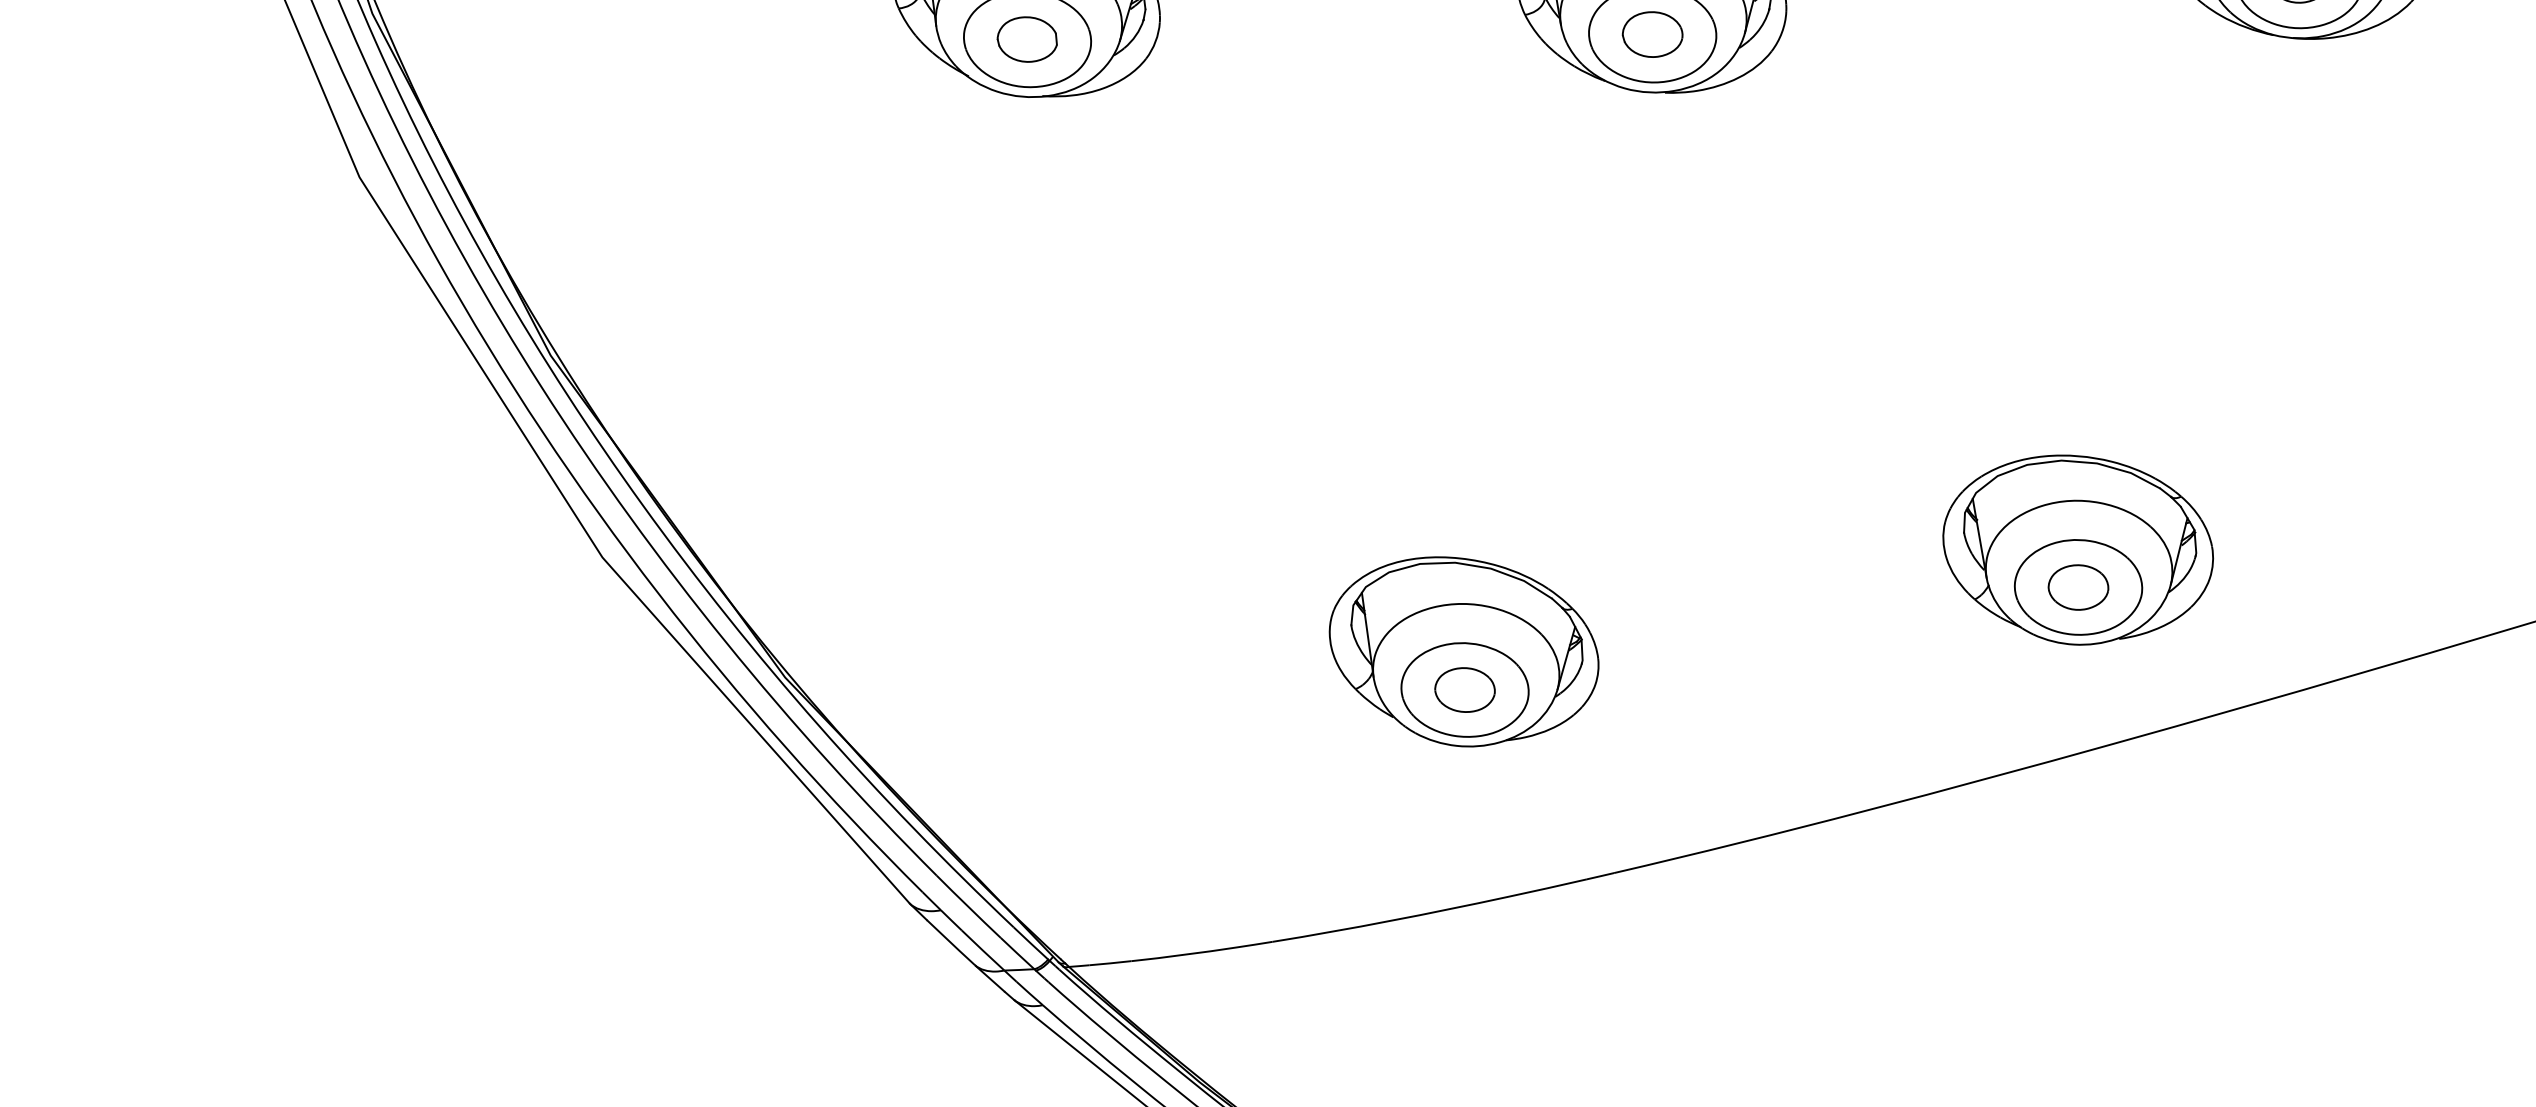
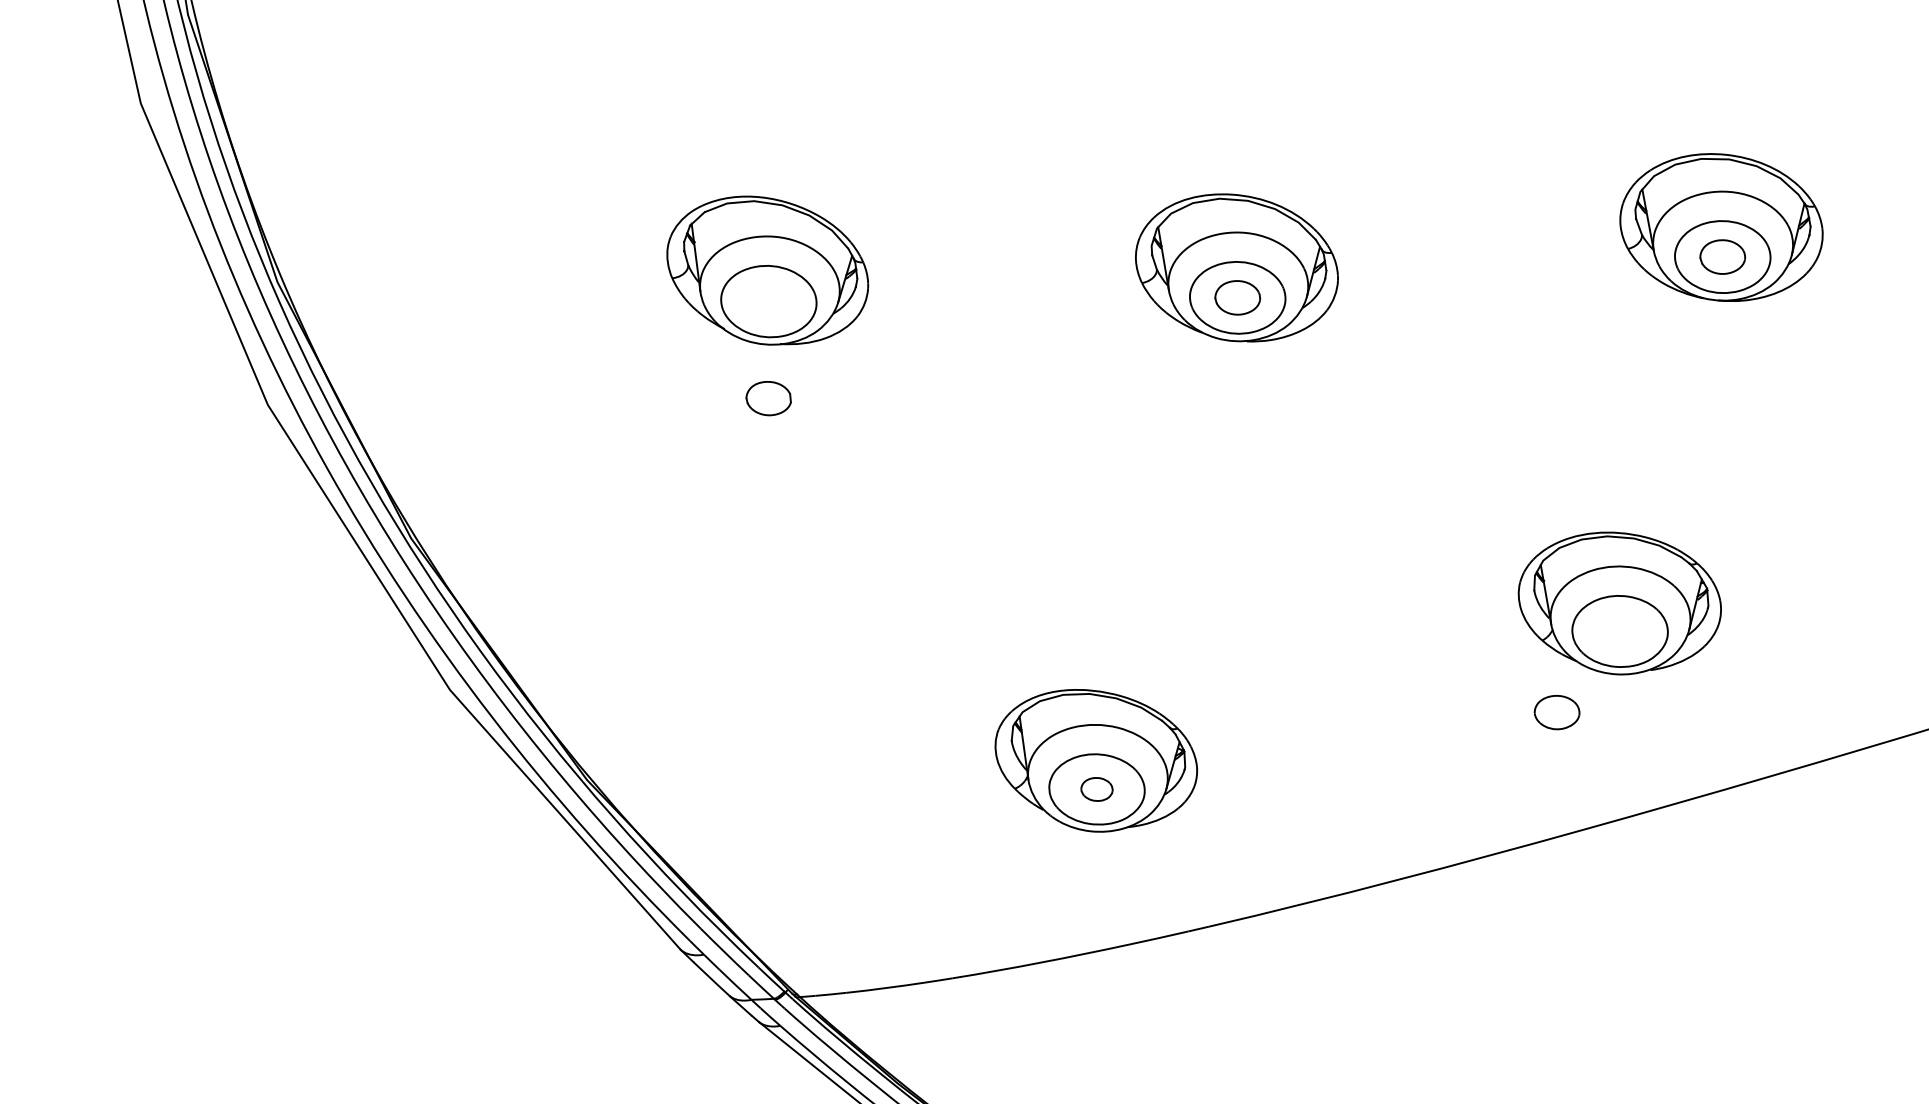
part: (1027, 39) -> (768, 398), moved
part: (2077, 550) -> (1619, 603), moved
part: (1464, 690) -> (1096, 789), size x0.7

